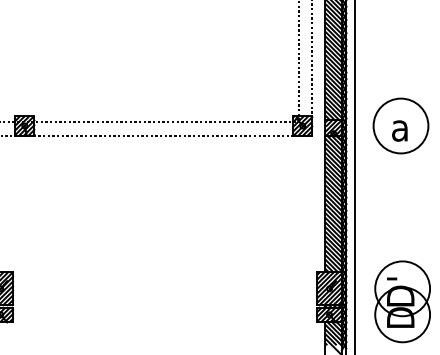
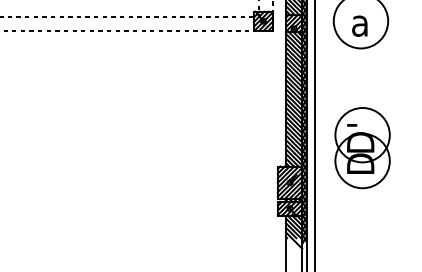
part: (402, 301) -> (362, 147), moved

